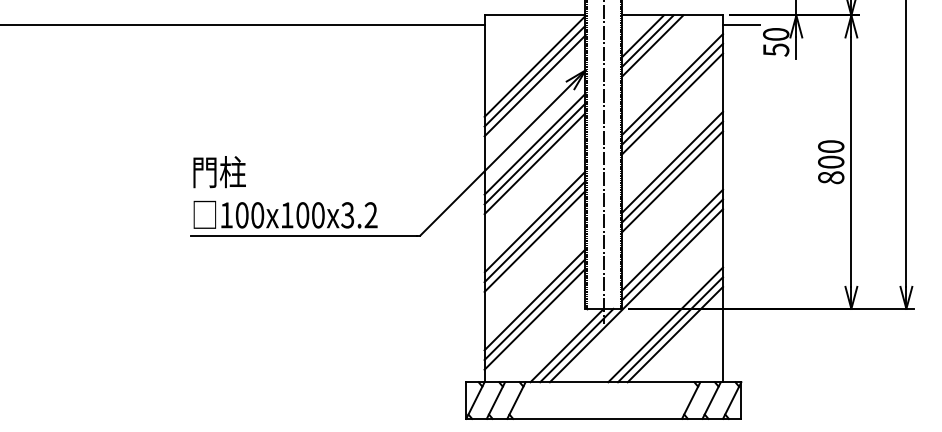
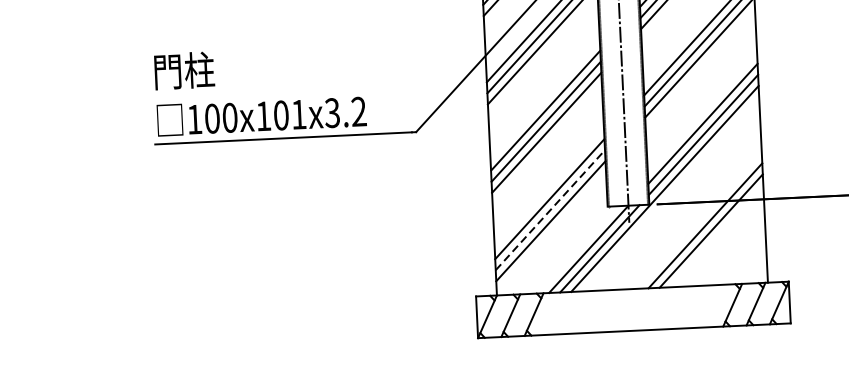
text: (318, 215) -> (299, 114), 100x100x3.2 -> 100x101x3.2
line: (535, 309) -> (550, 210), solid -> dashed
line: (665, 324) -> (699, 220), removed

